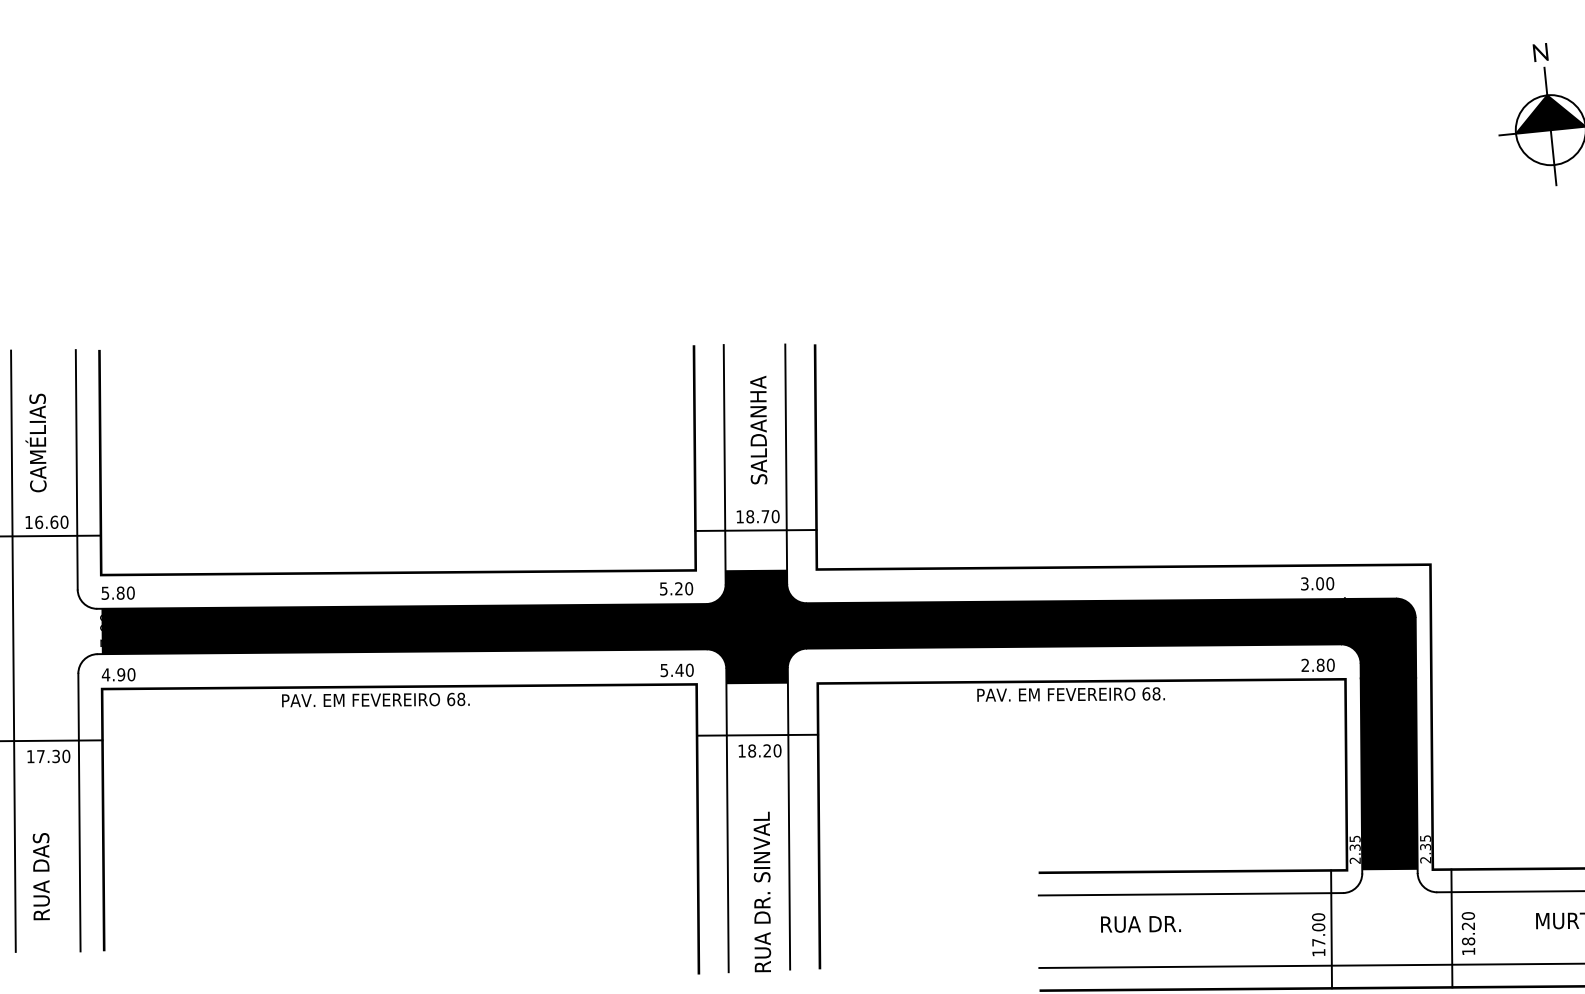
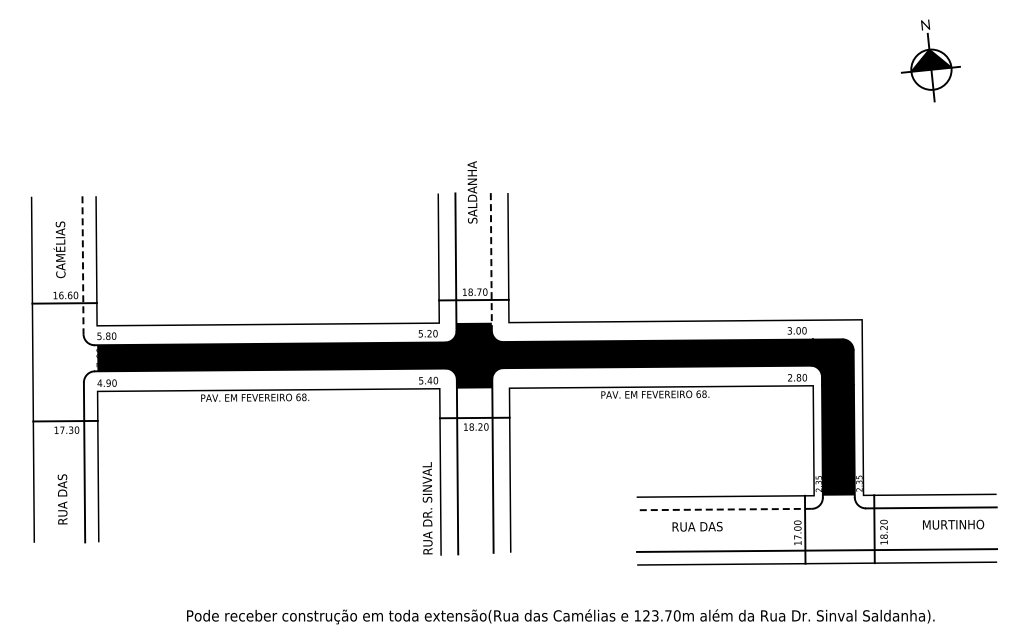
text: (758, 430) -> (472, 192), moved
line: (786, 465) -> (491, 262), solid -> dashed
line: (77, 470) -> (83, 265), solid -> dashed
line: (13, 650) -> (46, 369), removed
text: (762, 892) -> (427, 508), moved
line: (1191, 894) -> (724, 509), solid -> dashed
text: (1175, 923) -> (715, 526), RUA DR. -> RUA DAS

